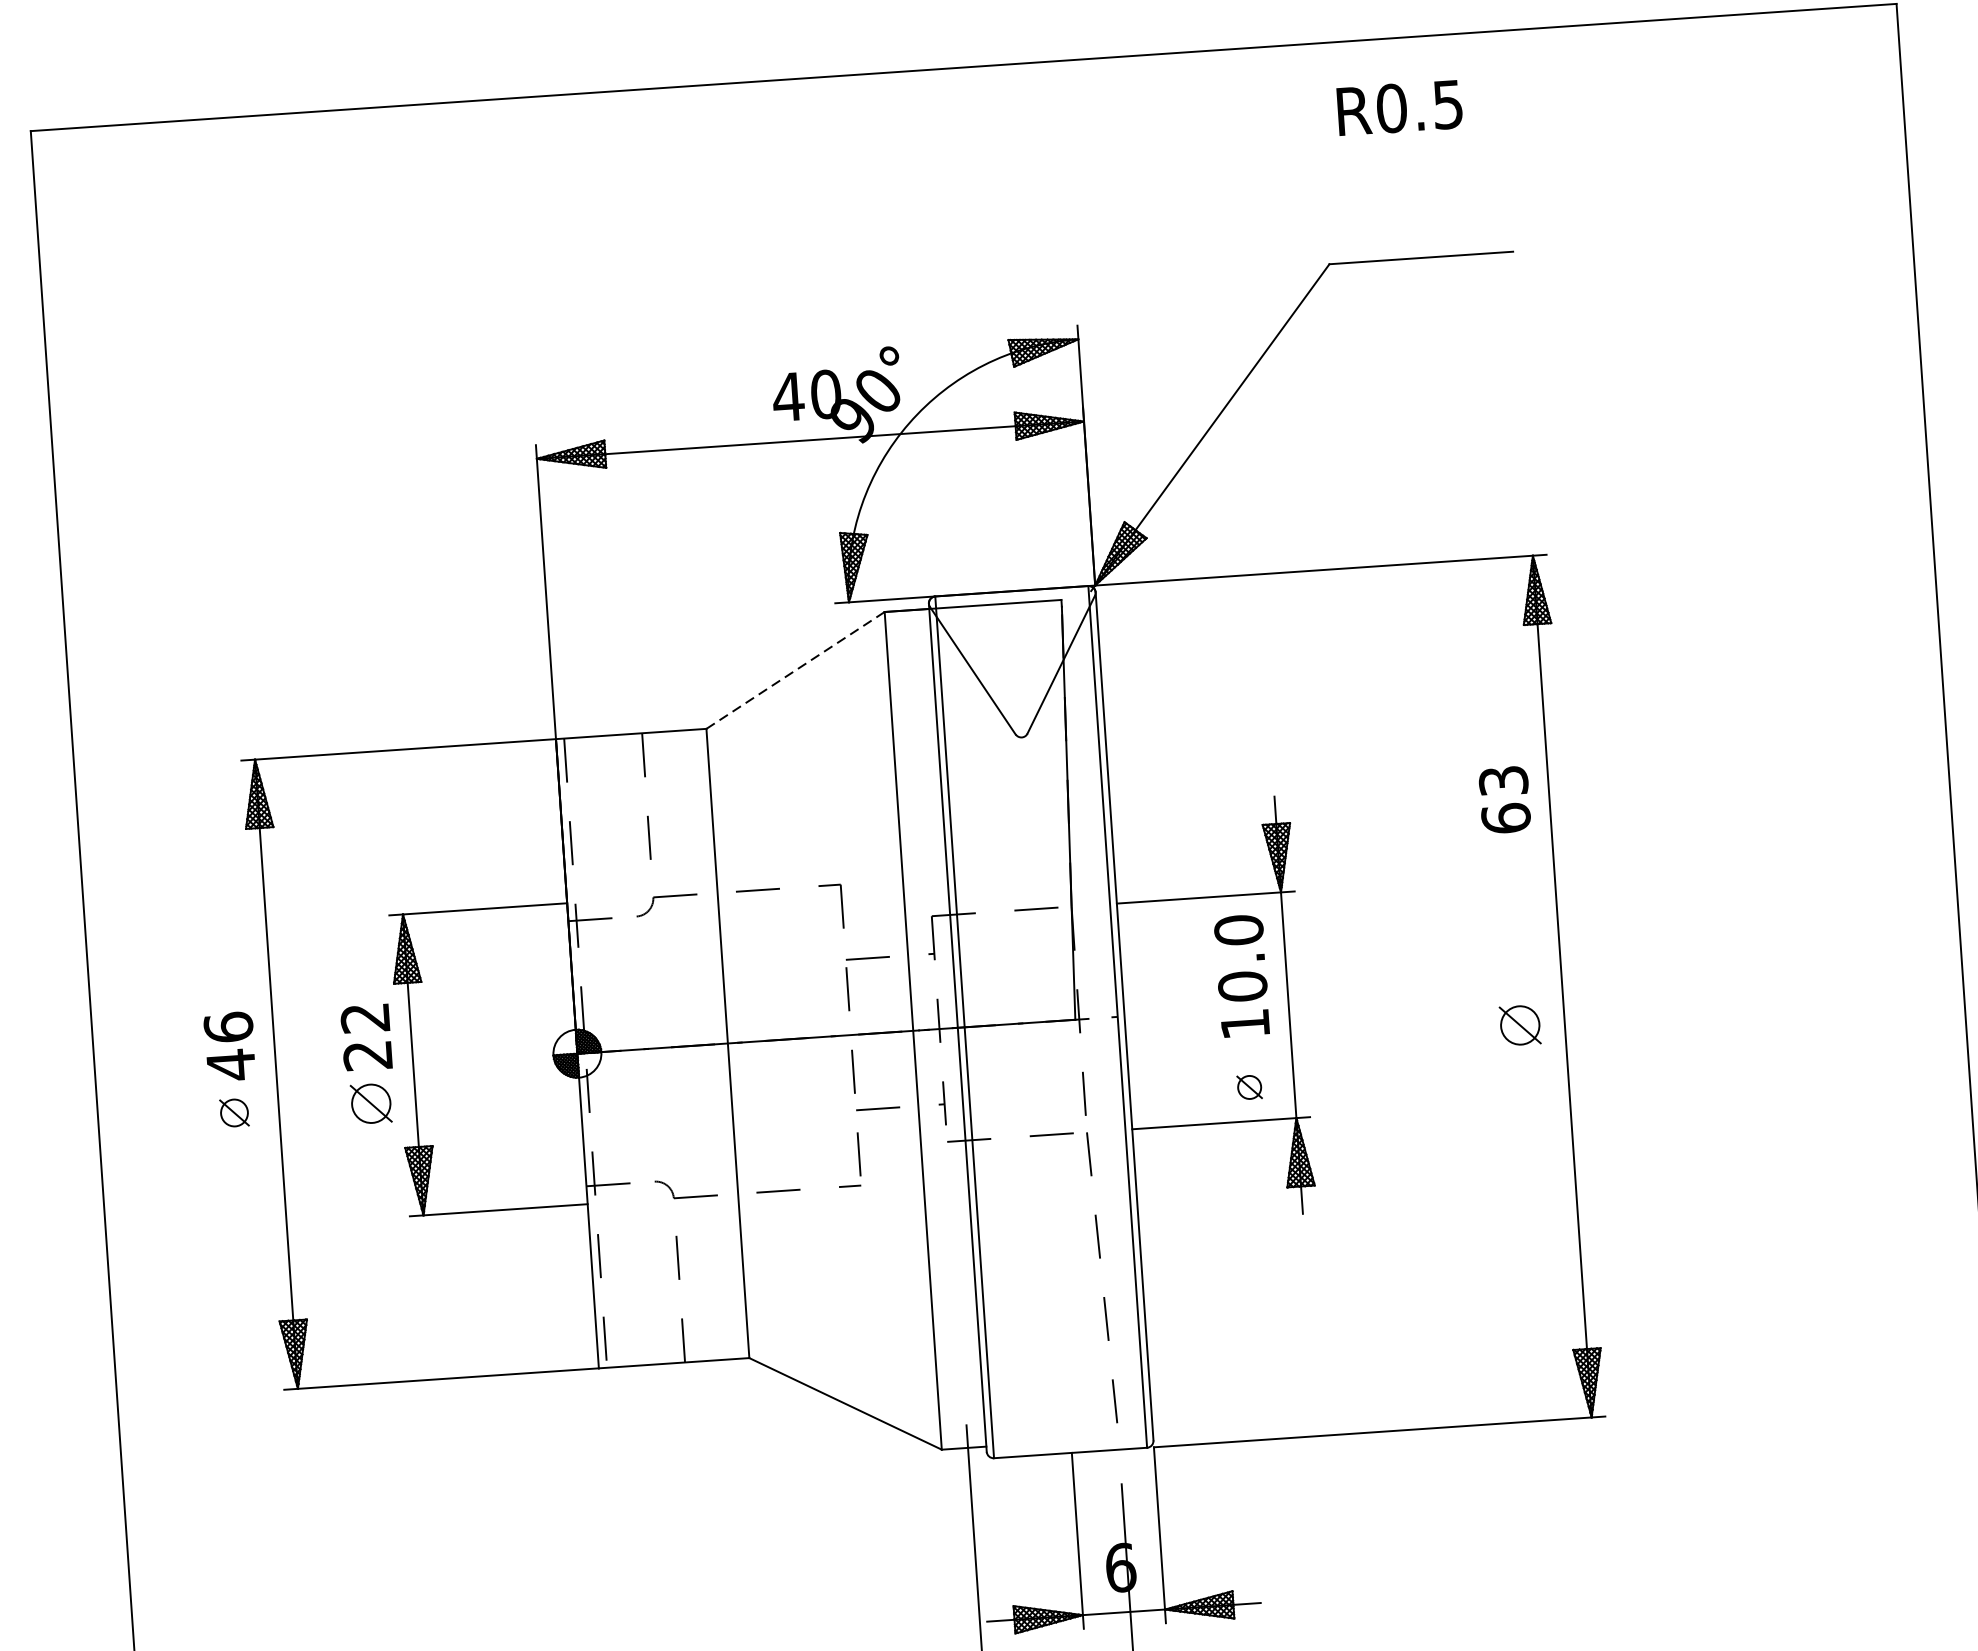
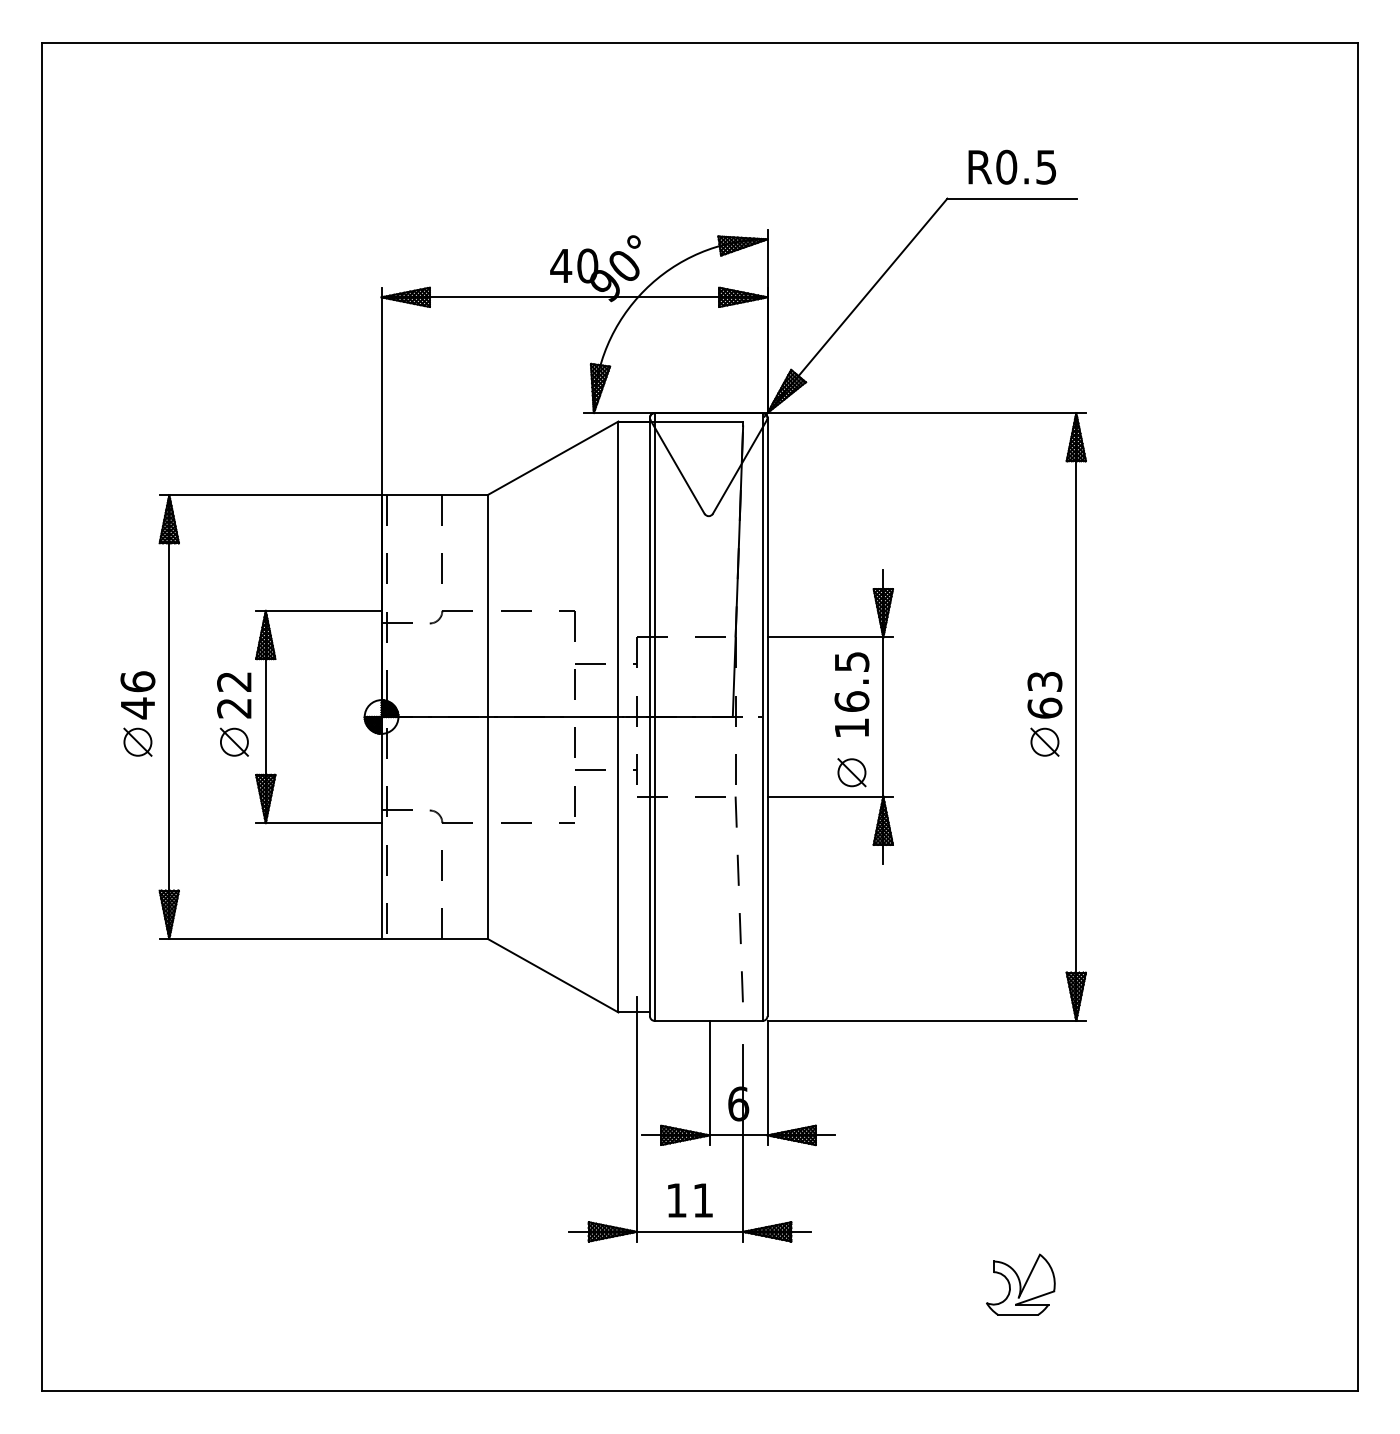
text: (1400, 106) -> (1012, 166), moved
line: (796, 670) -> (553, 458), dashed -> solid
text: (1504, 800) -> (1044, 695), moved
text: (1240, 958) -> (851, 681), 10.0 -> 16.5
part: (1248, 1087) -> (851, 772), size x1.67
part: (233, 1112) -> (137, 741), size x1.43

